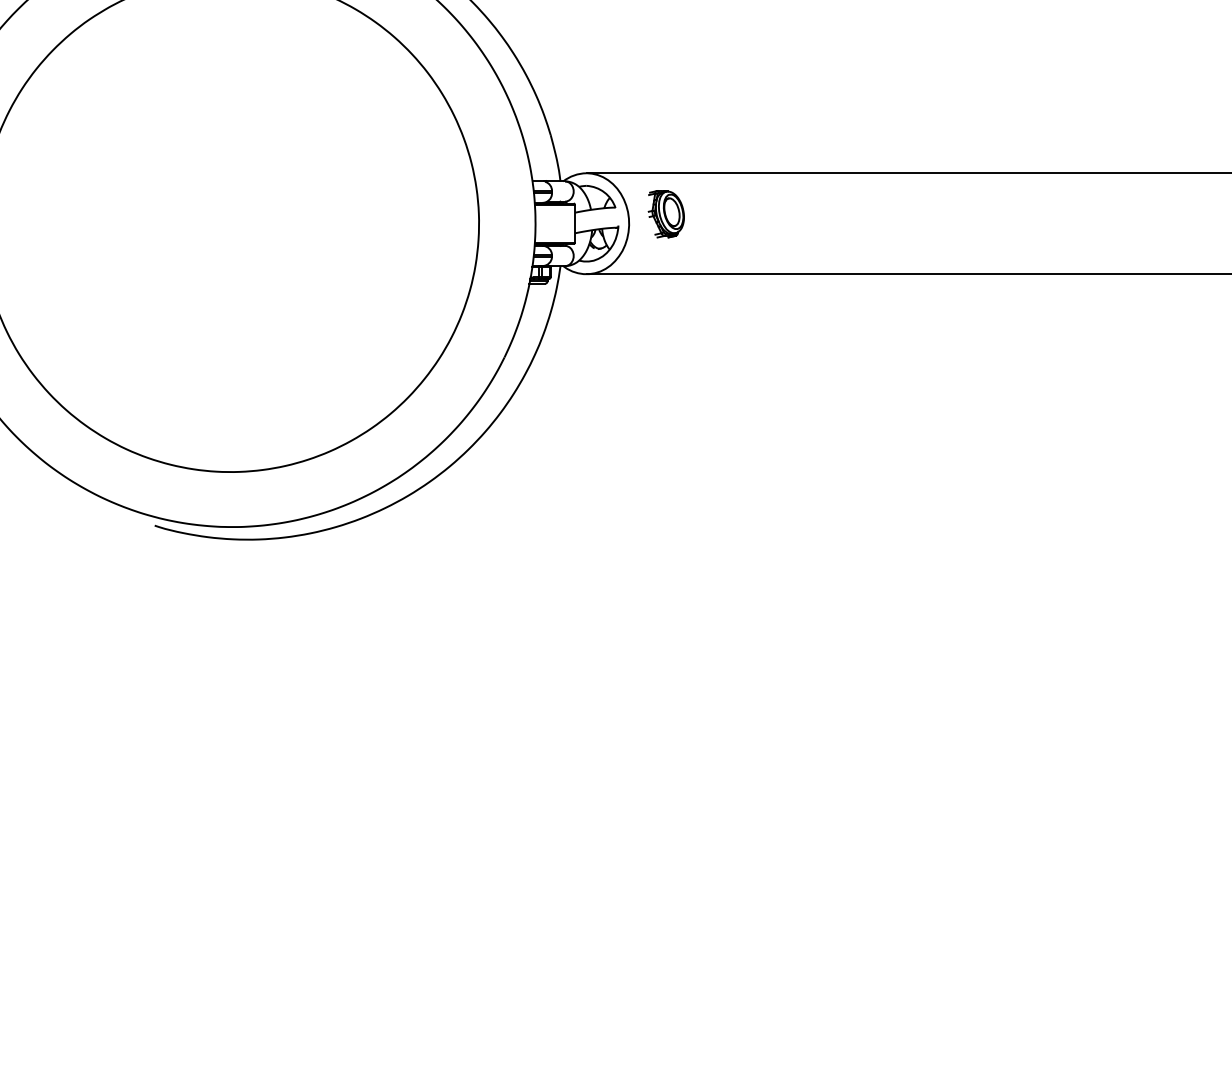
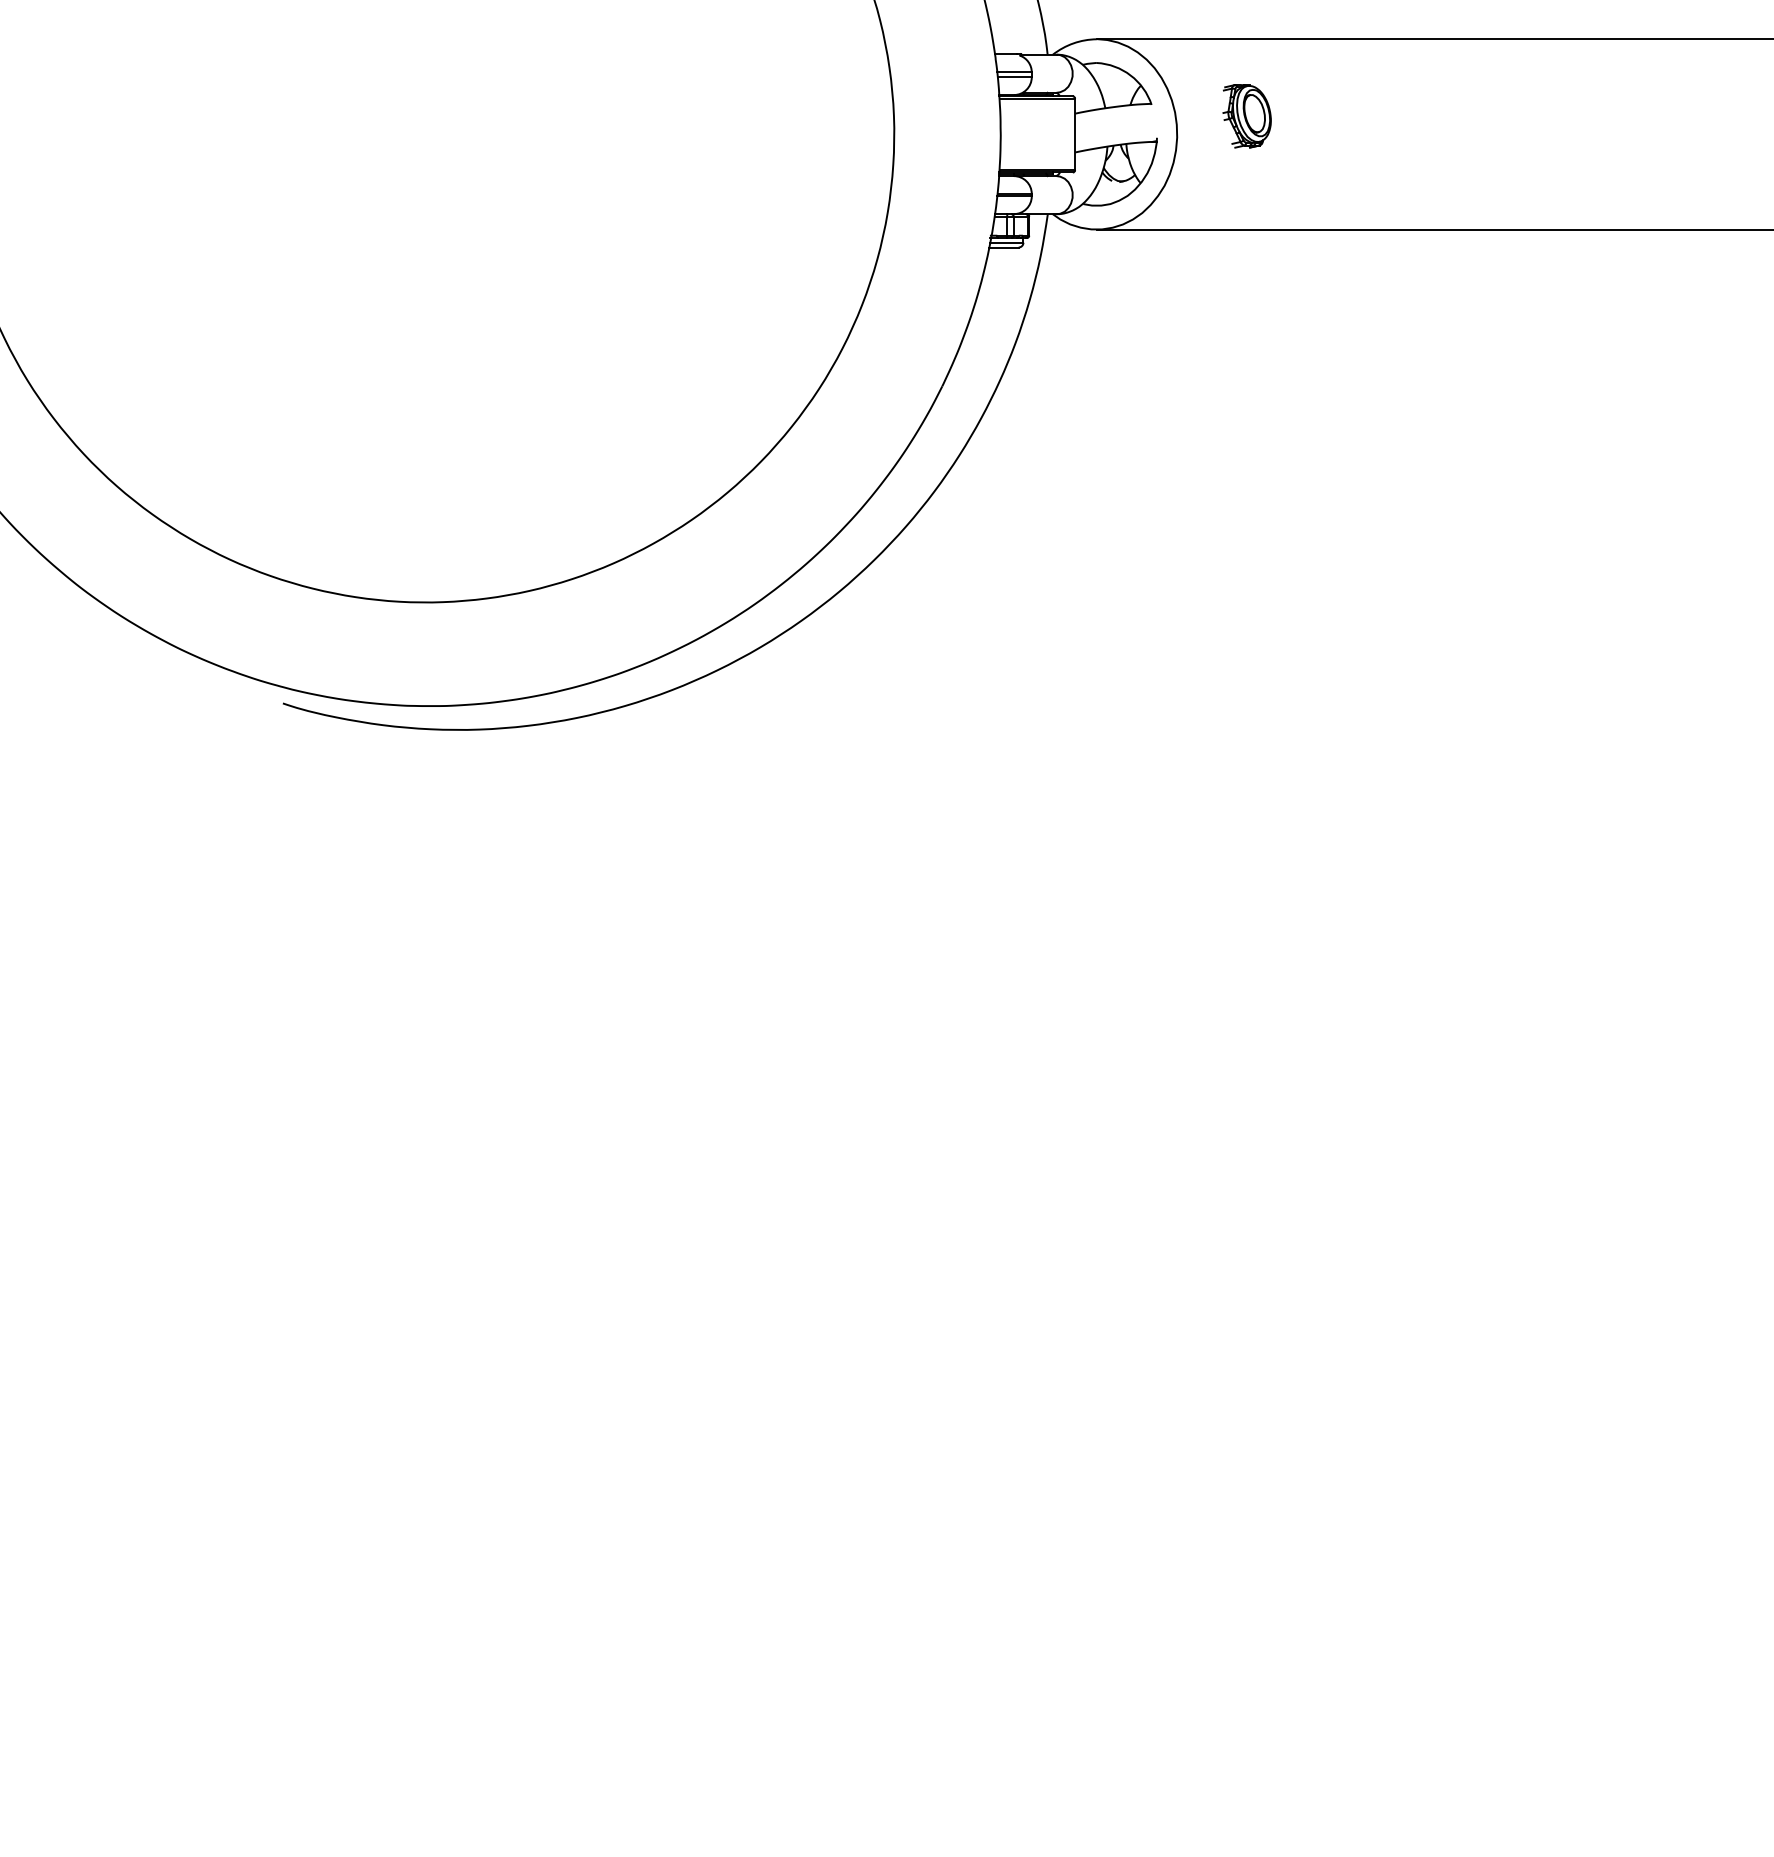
part: (665, 213) -> (1245, 115), size x0.71

